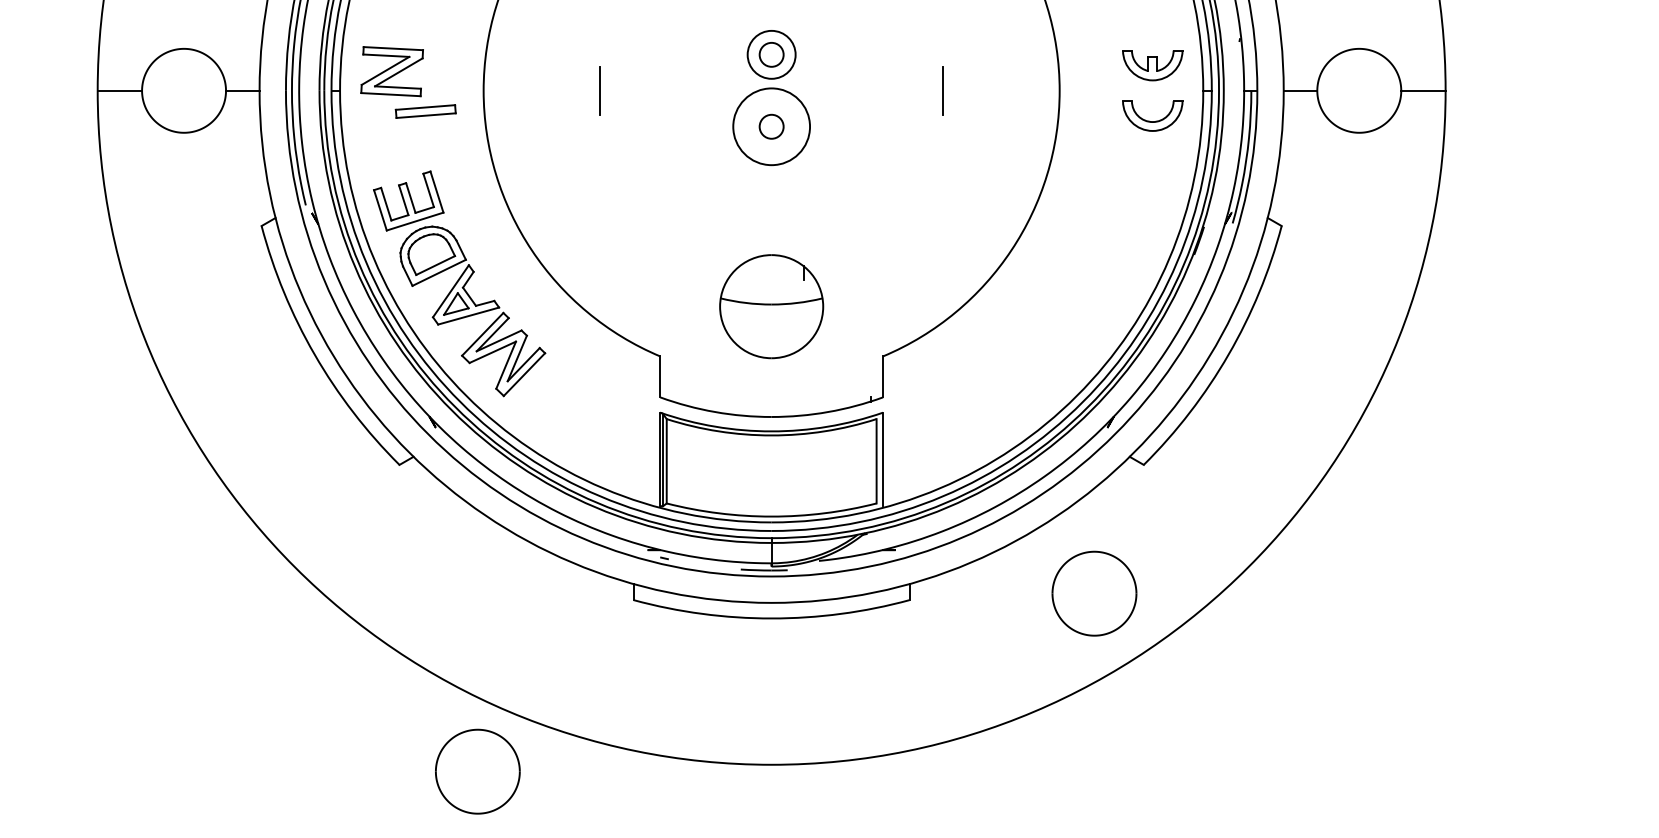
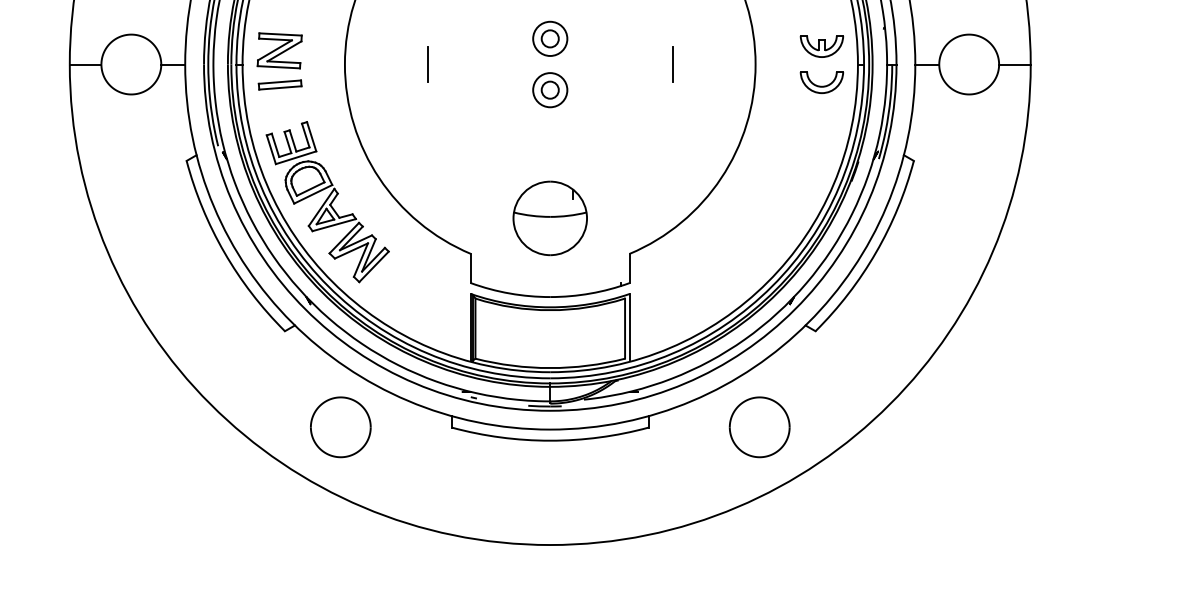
part: (425, 111) -> (279, 84), moved
circle: (771, 126) -> (550, 89), size x0.62
part: (1094, 593) -> (759, 427), moved
part: (477, 771) -> (340, 427), moved

